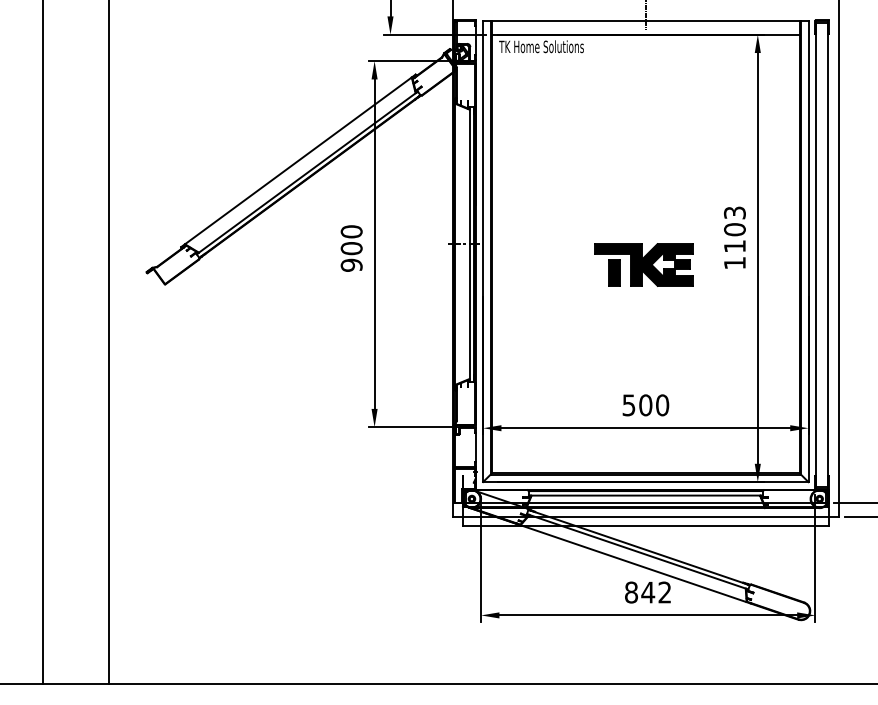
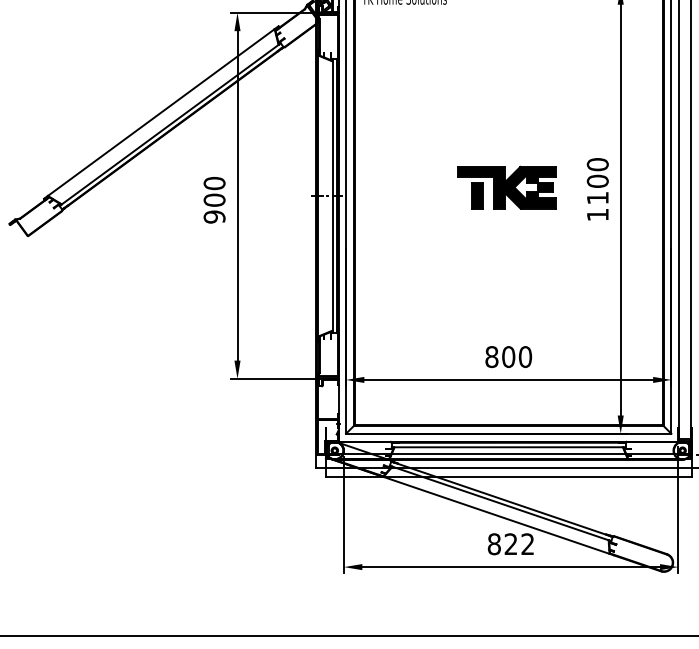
text: (734, 212) -> (597, 164), 1103 -> 1100
part: (643, 264) -> (506, 187), moved
text: (628, 405) -> (491, 357), 500 -> 800
text: (648, 592) -> (511, 544), 842 -> 822

